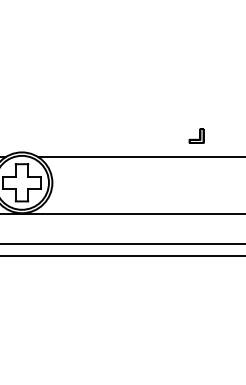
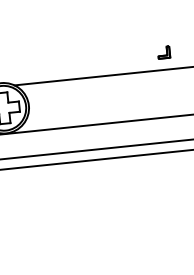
part: (196, 135) -> (163, 52), moved

